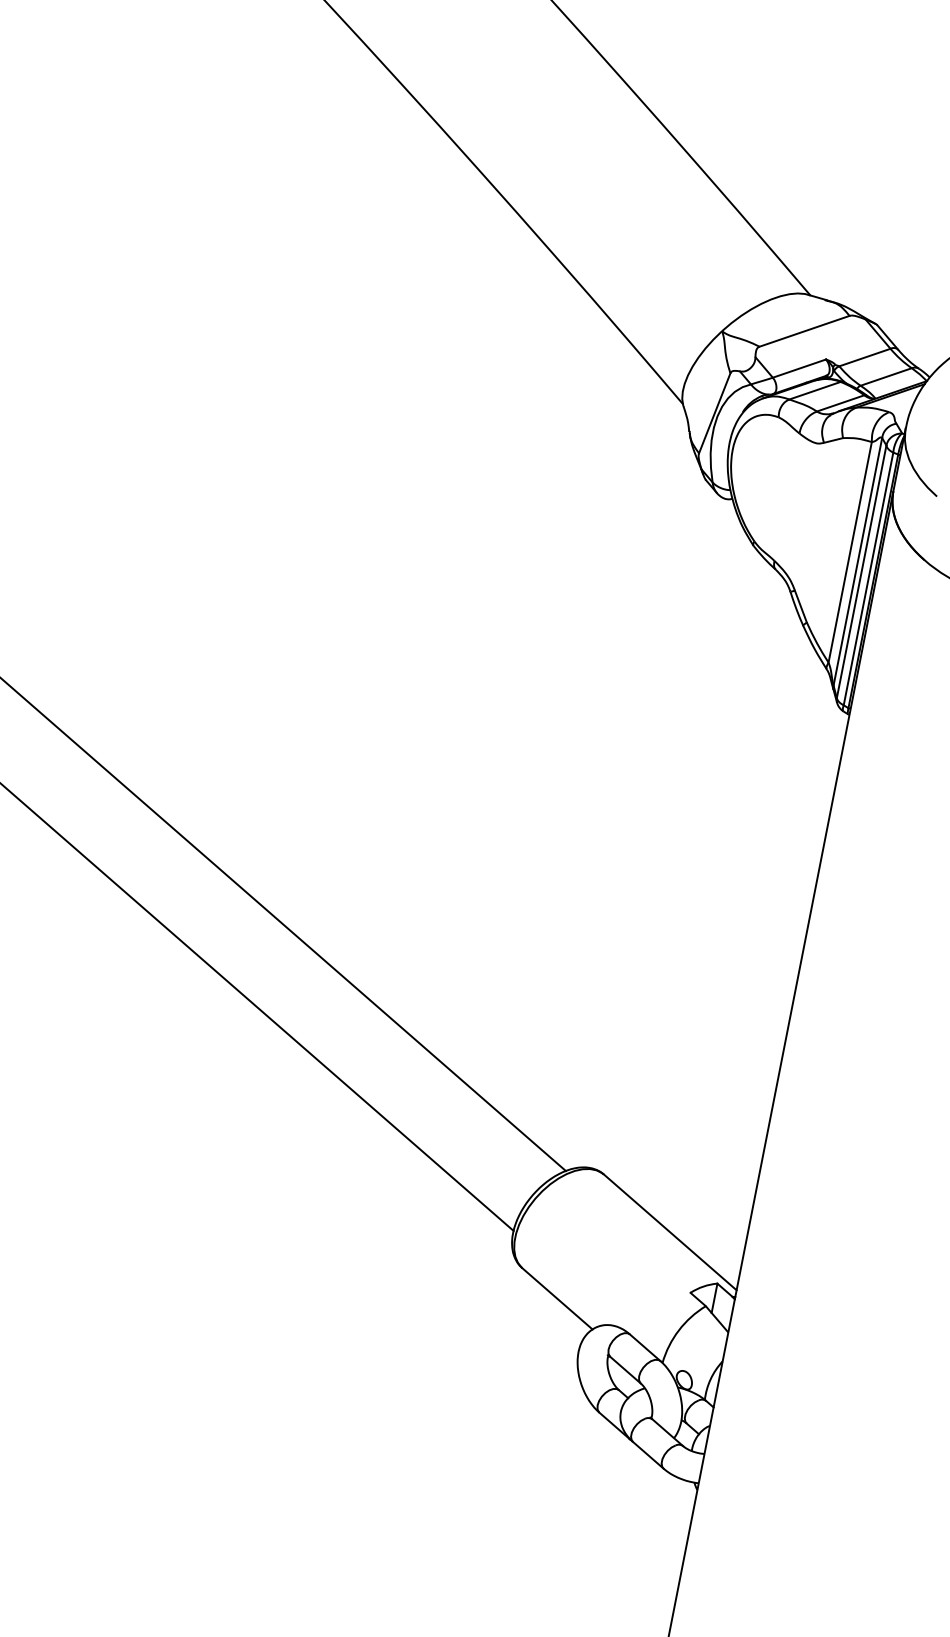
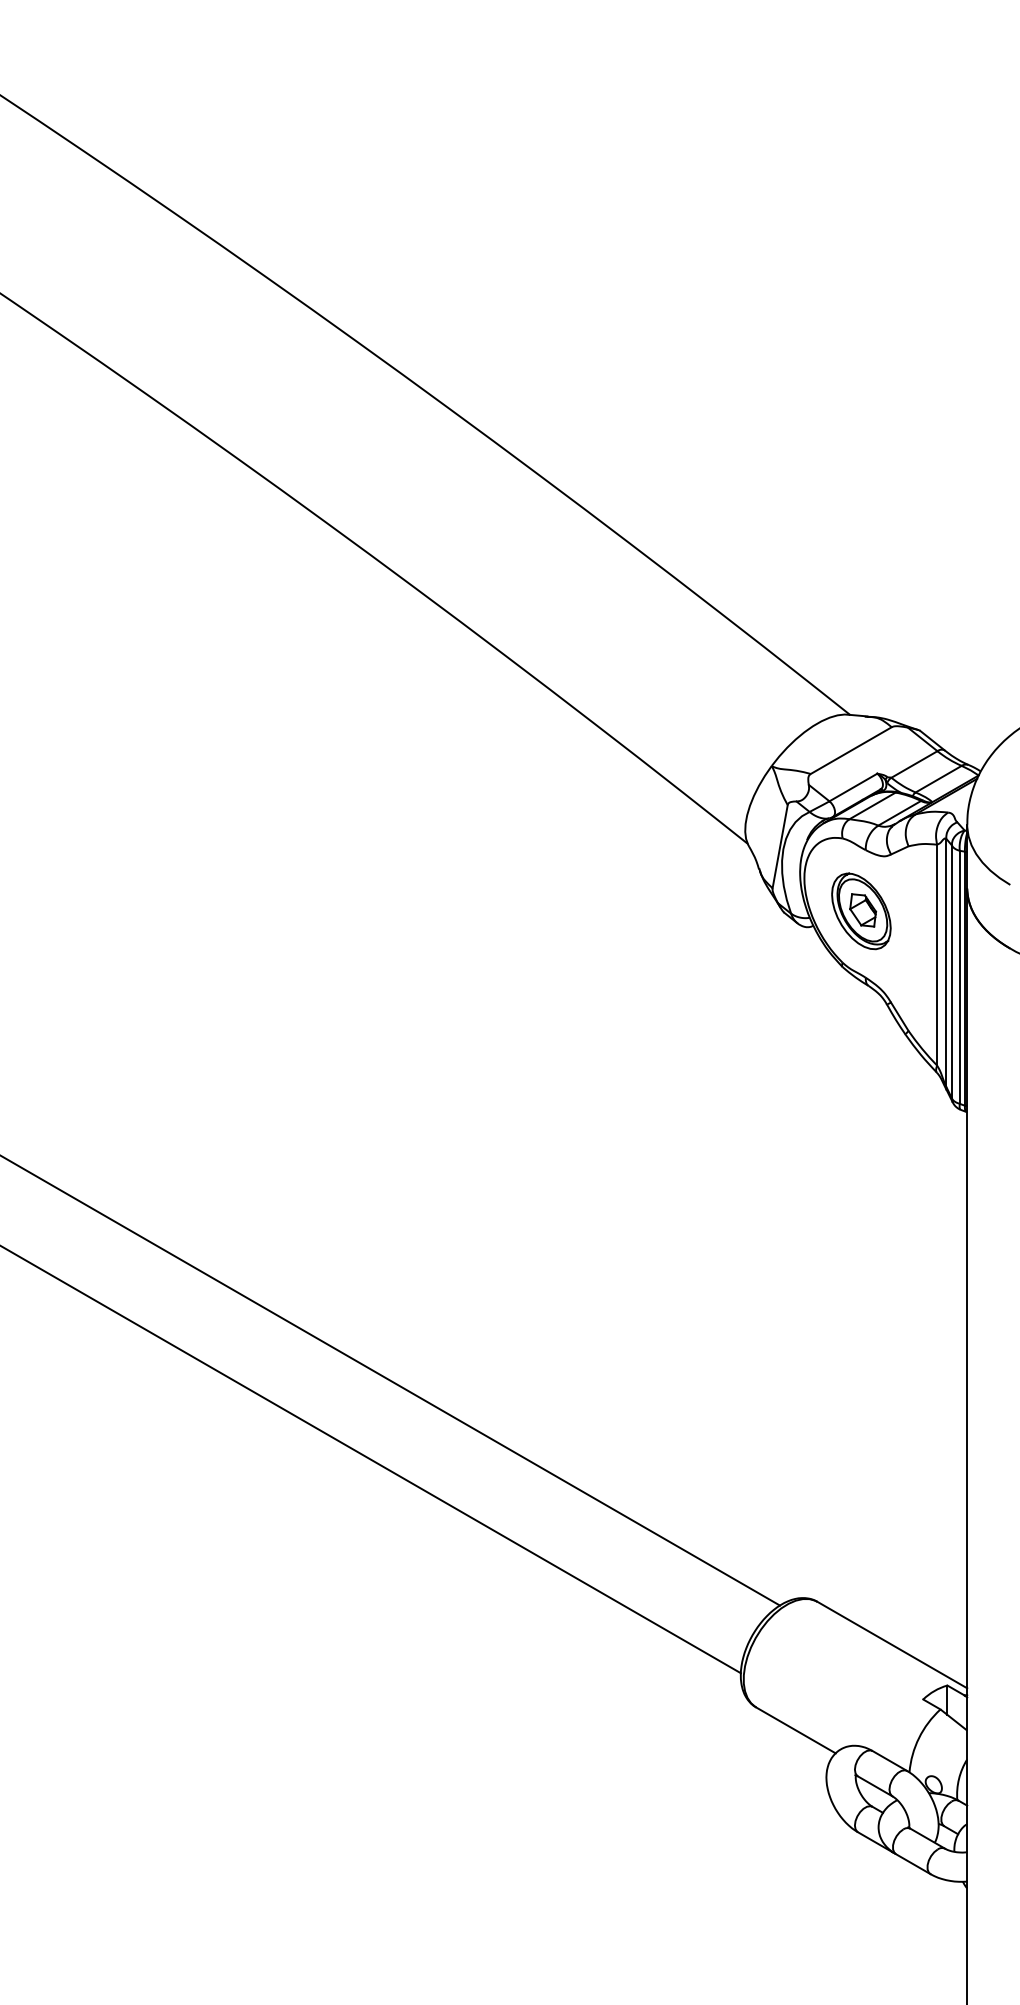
part: (783, 493) -> (861, 911), added

